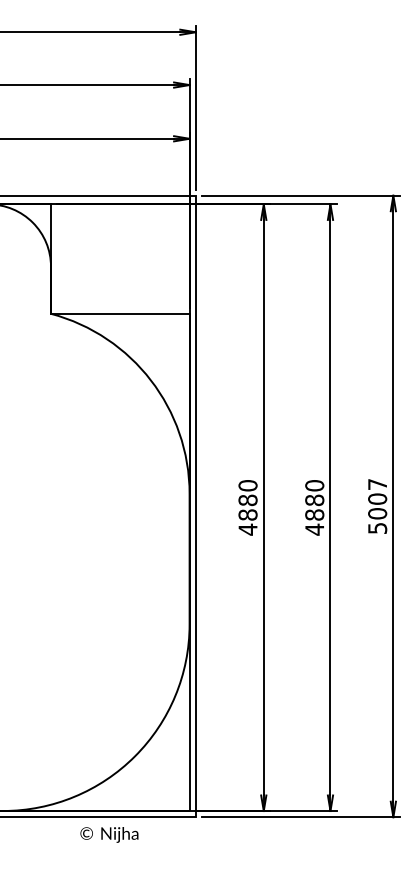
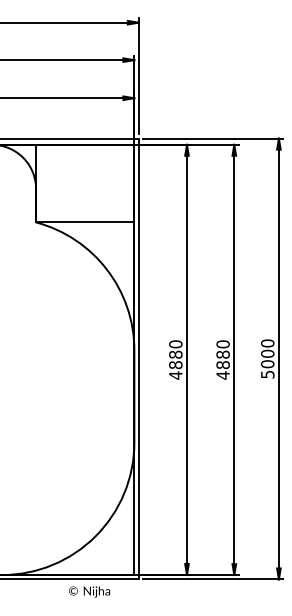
text: (377, 484) -> (267, 343), 5007 -> 5000
text: (109, 834) -> (89, 591), moved

